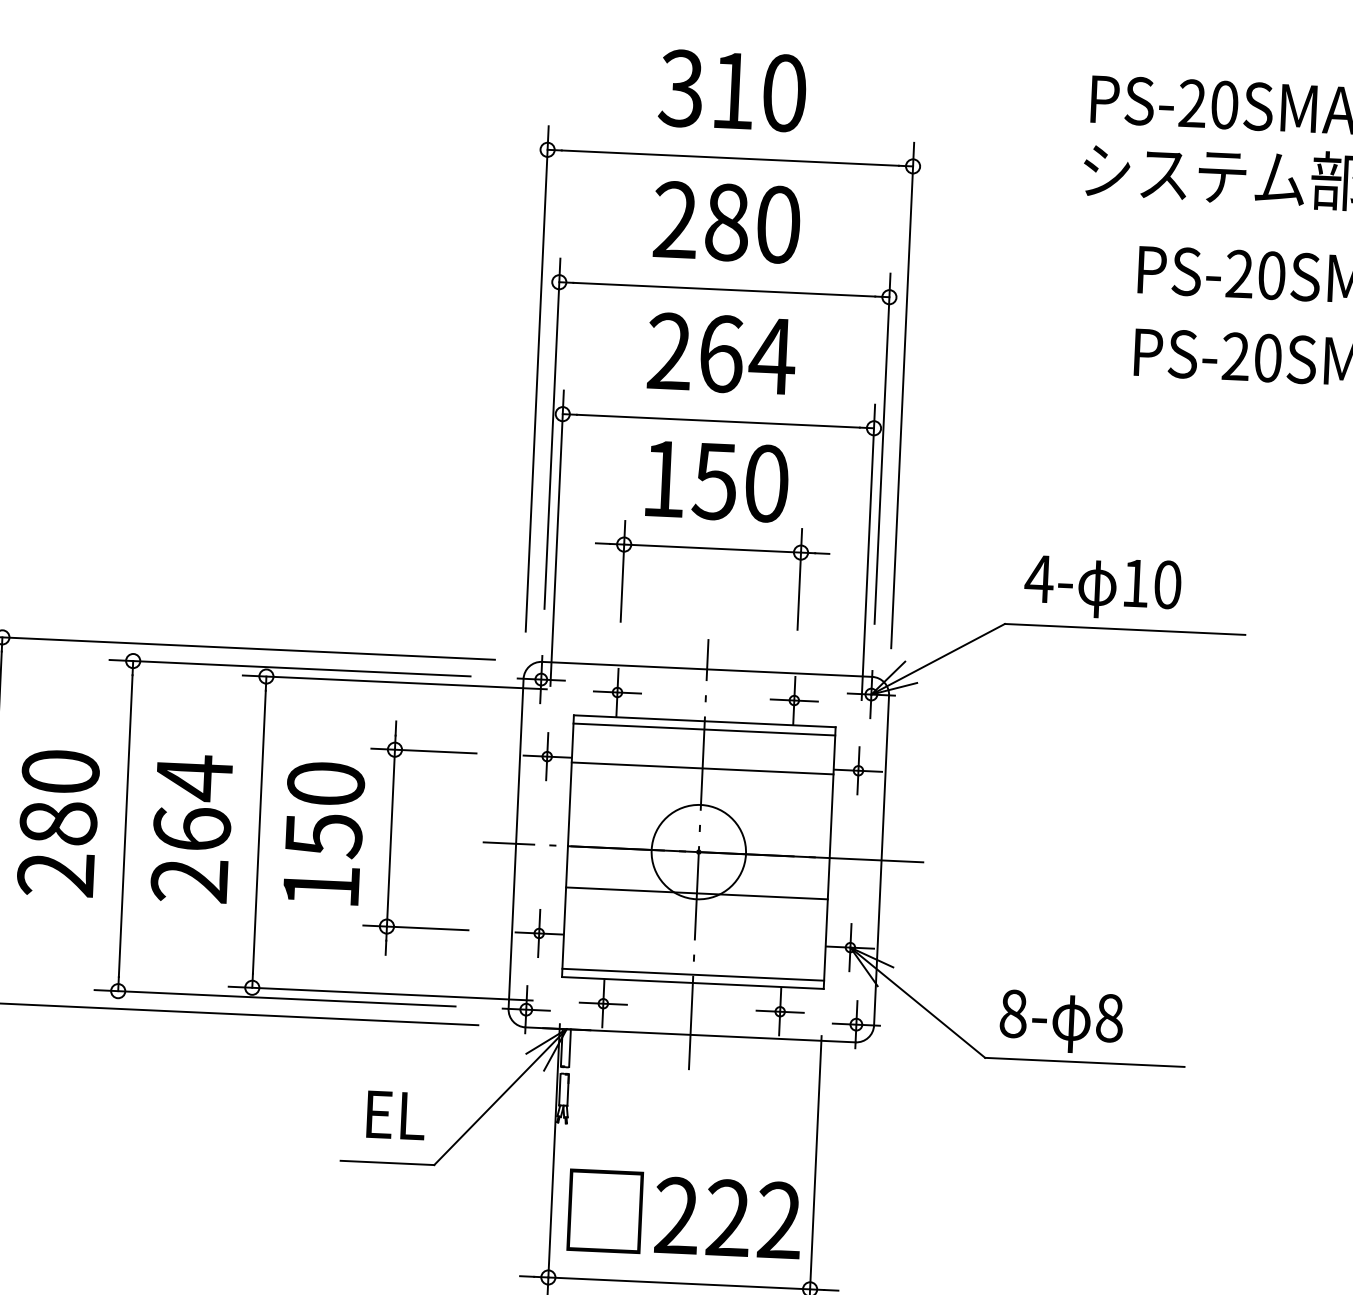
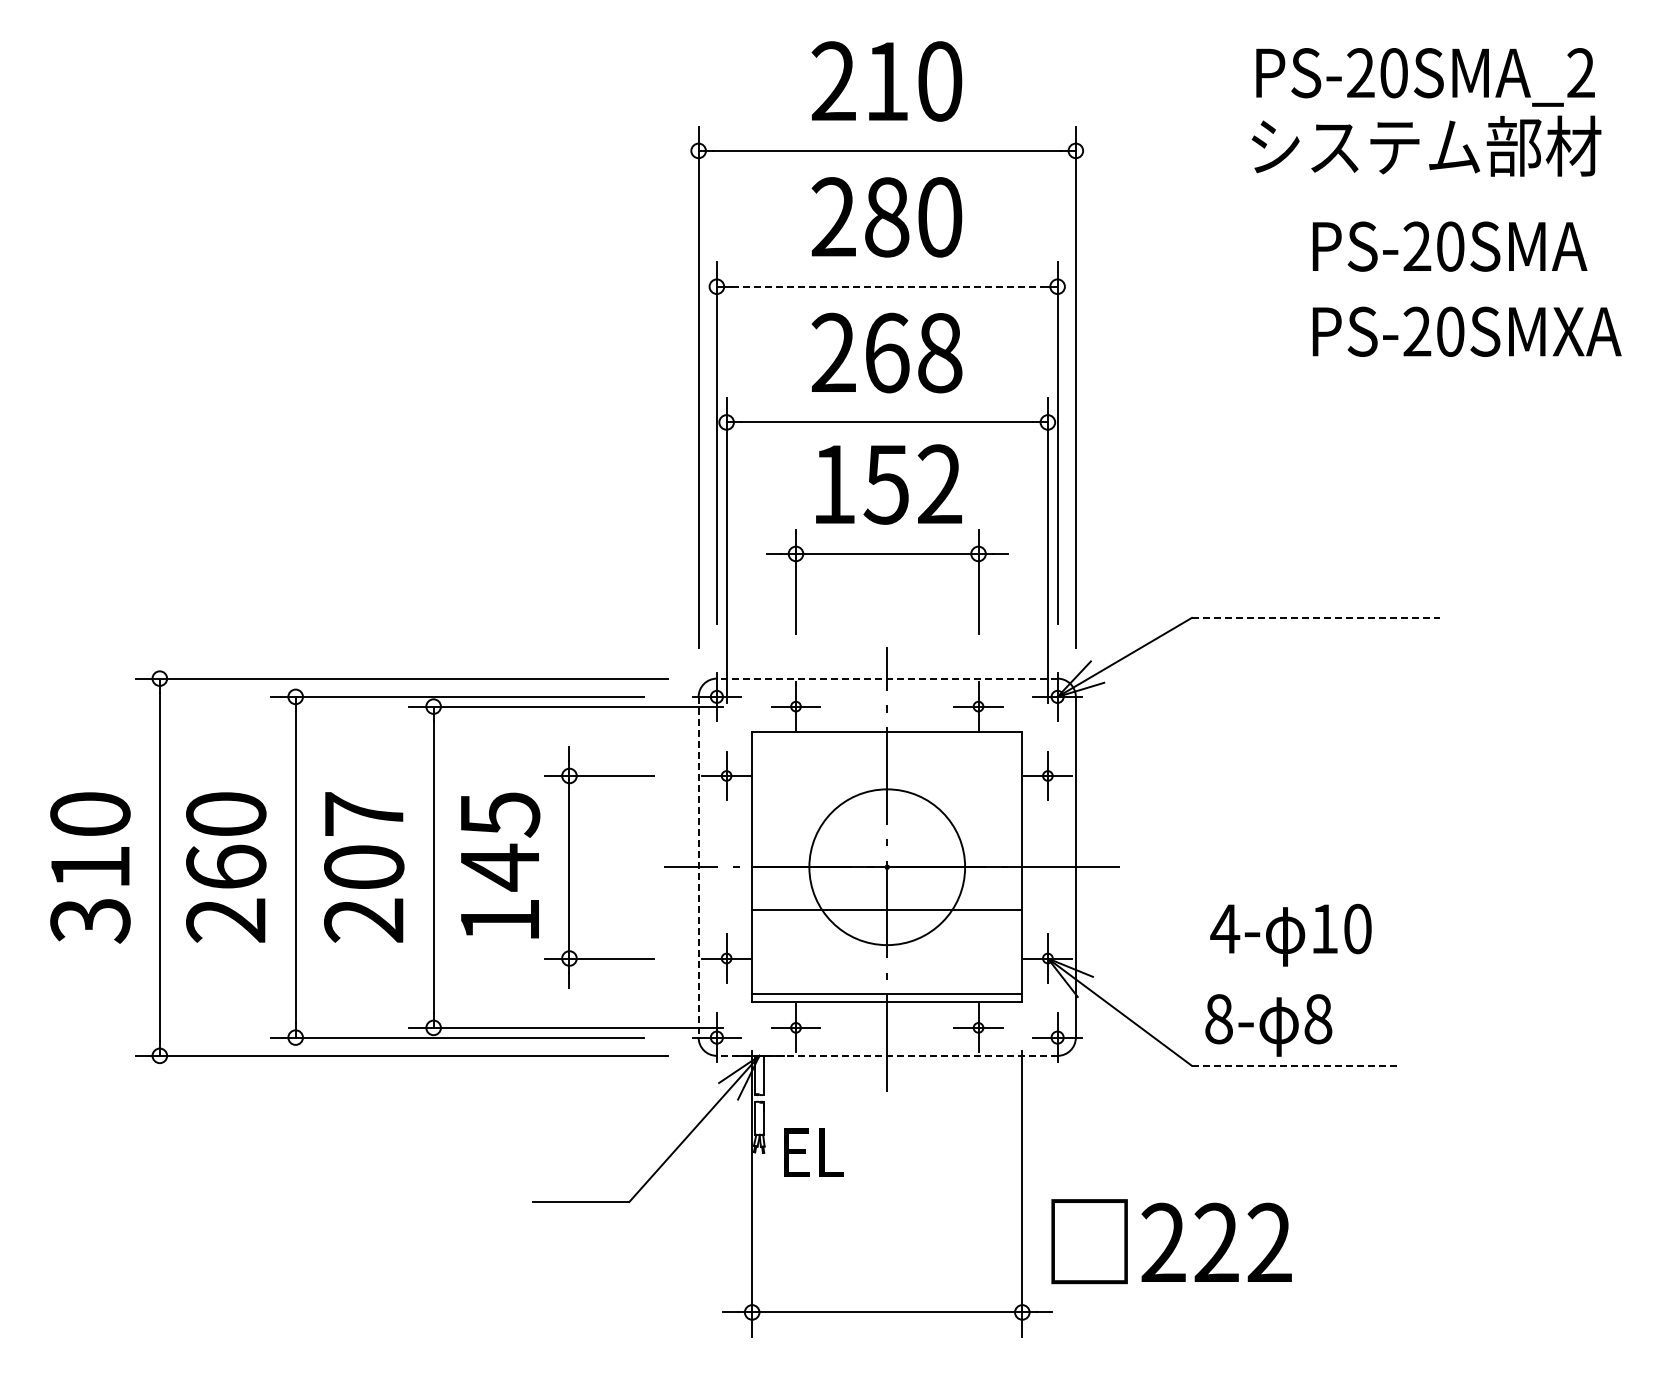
text: (680, 88) -> (832, 81), 310 -> 210
line: (724, 289) -> (887, 286), solid -> dashed
text: (772, 356) -> (939, 353), 264 -> 268
text: (766, 483) -> (939, 484), 150 -> 152
text: (1102, 587) -> (1290, 934), moved
line: (1125, 629) -> (1316, 617), solid -> dashed
line: (706, 669) -> (886, 678), solid -> dashed
line: (704, 729) -> (887, 740), removed
line: (702, 768) -> (887, 780), removed
text: (193, 802) -> (364, 839), 264 -> 207
text: (324, 810) -> (499, 841), 150 -> 145
text: (58, 822) -> (226, 866), 280 -> 260
line: (515, 844) -> (698, 867), solid -> dashed
circle: (698, 851) -> (886, 866), size x1.6
line: (689, 1034) -> (886, 1055), solid -> dashed
line: (1084, 1062) -> (1294, 1065), solid -> dashed
text: (395, 1115) -> (813, 1152), moved
text: (684, 1214) -> (1171, 1241), moved

